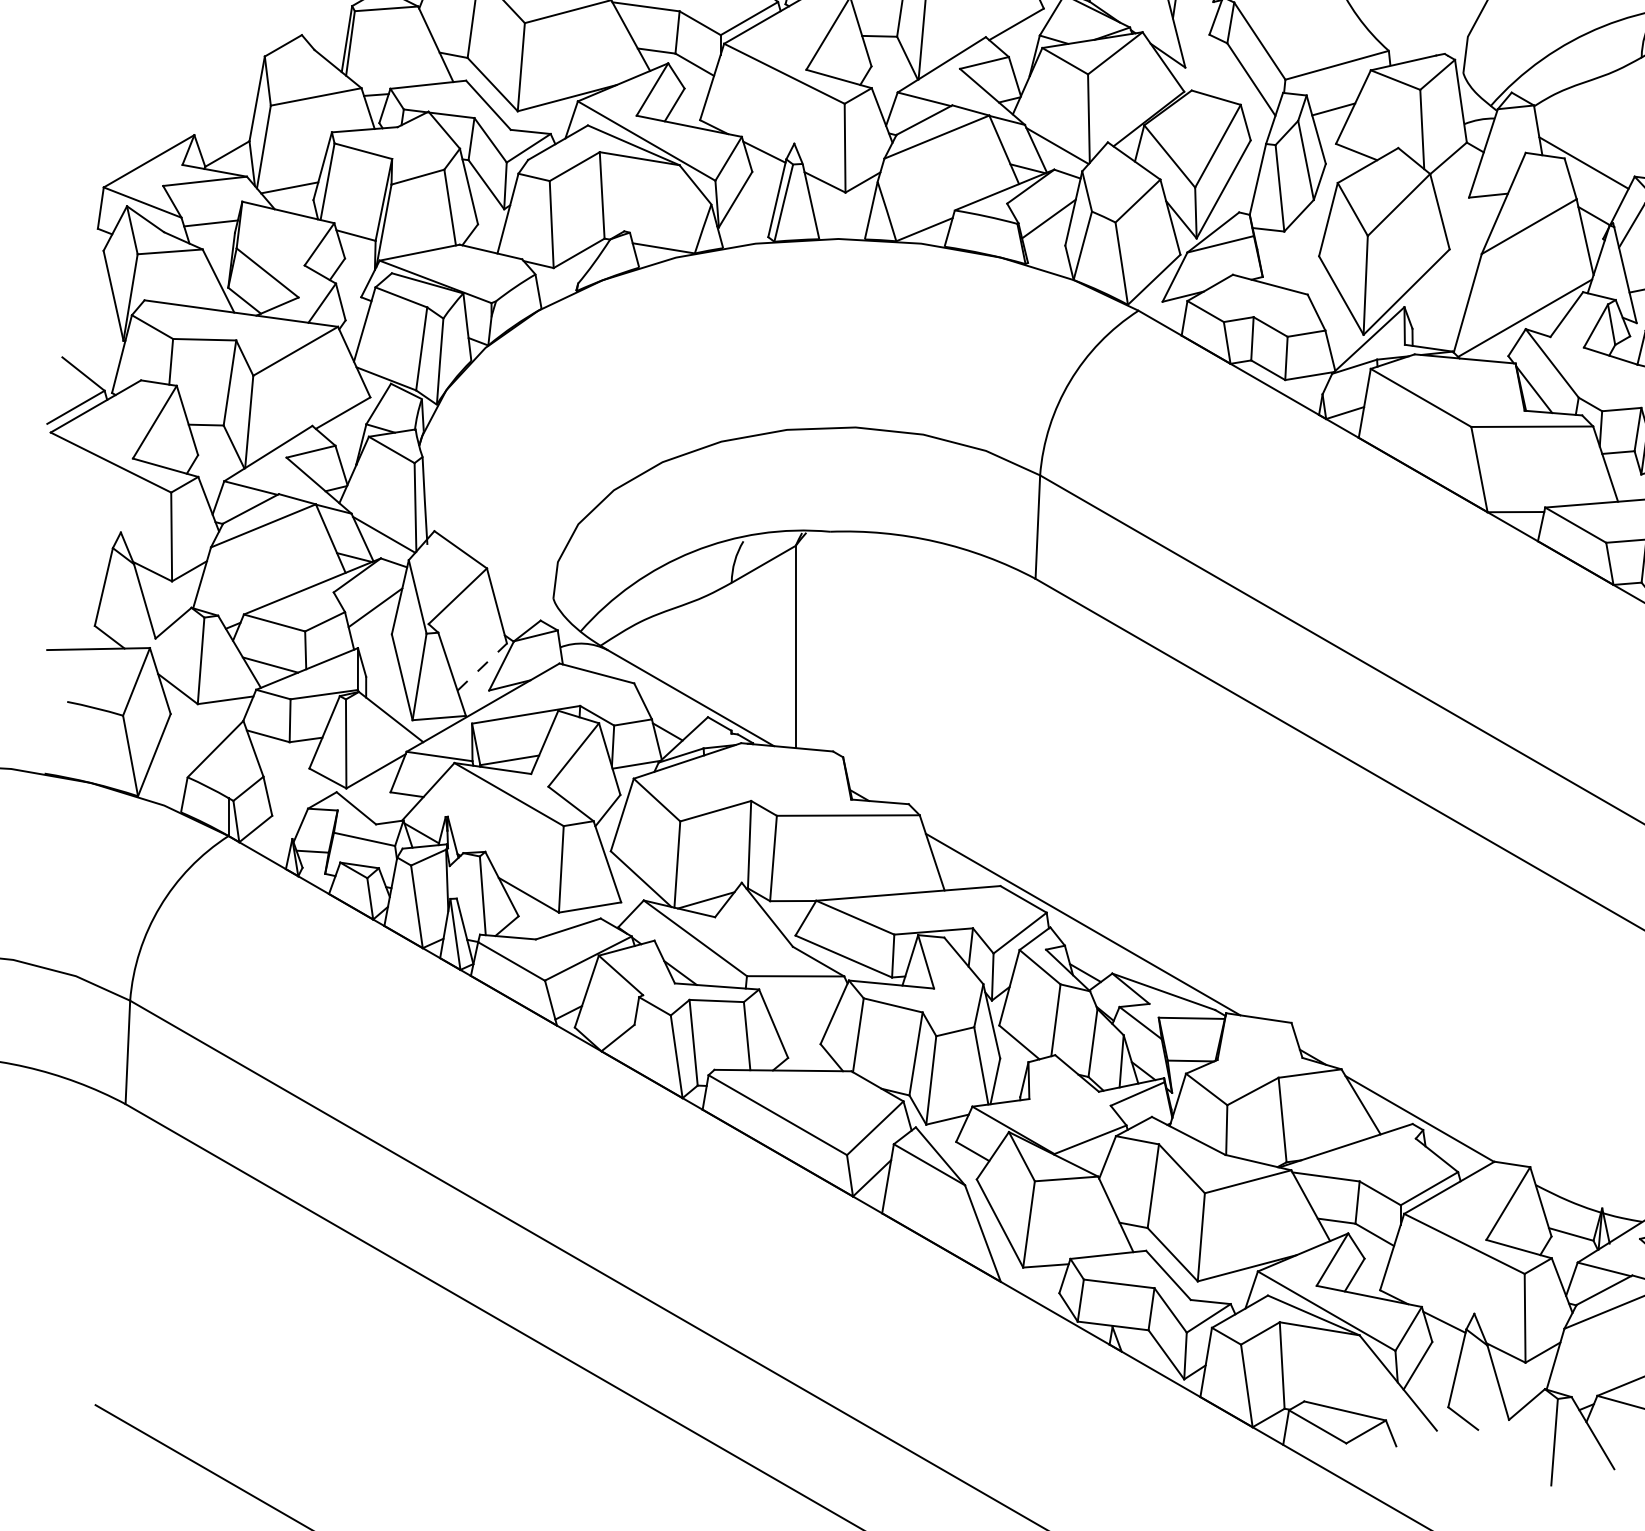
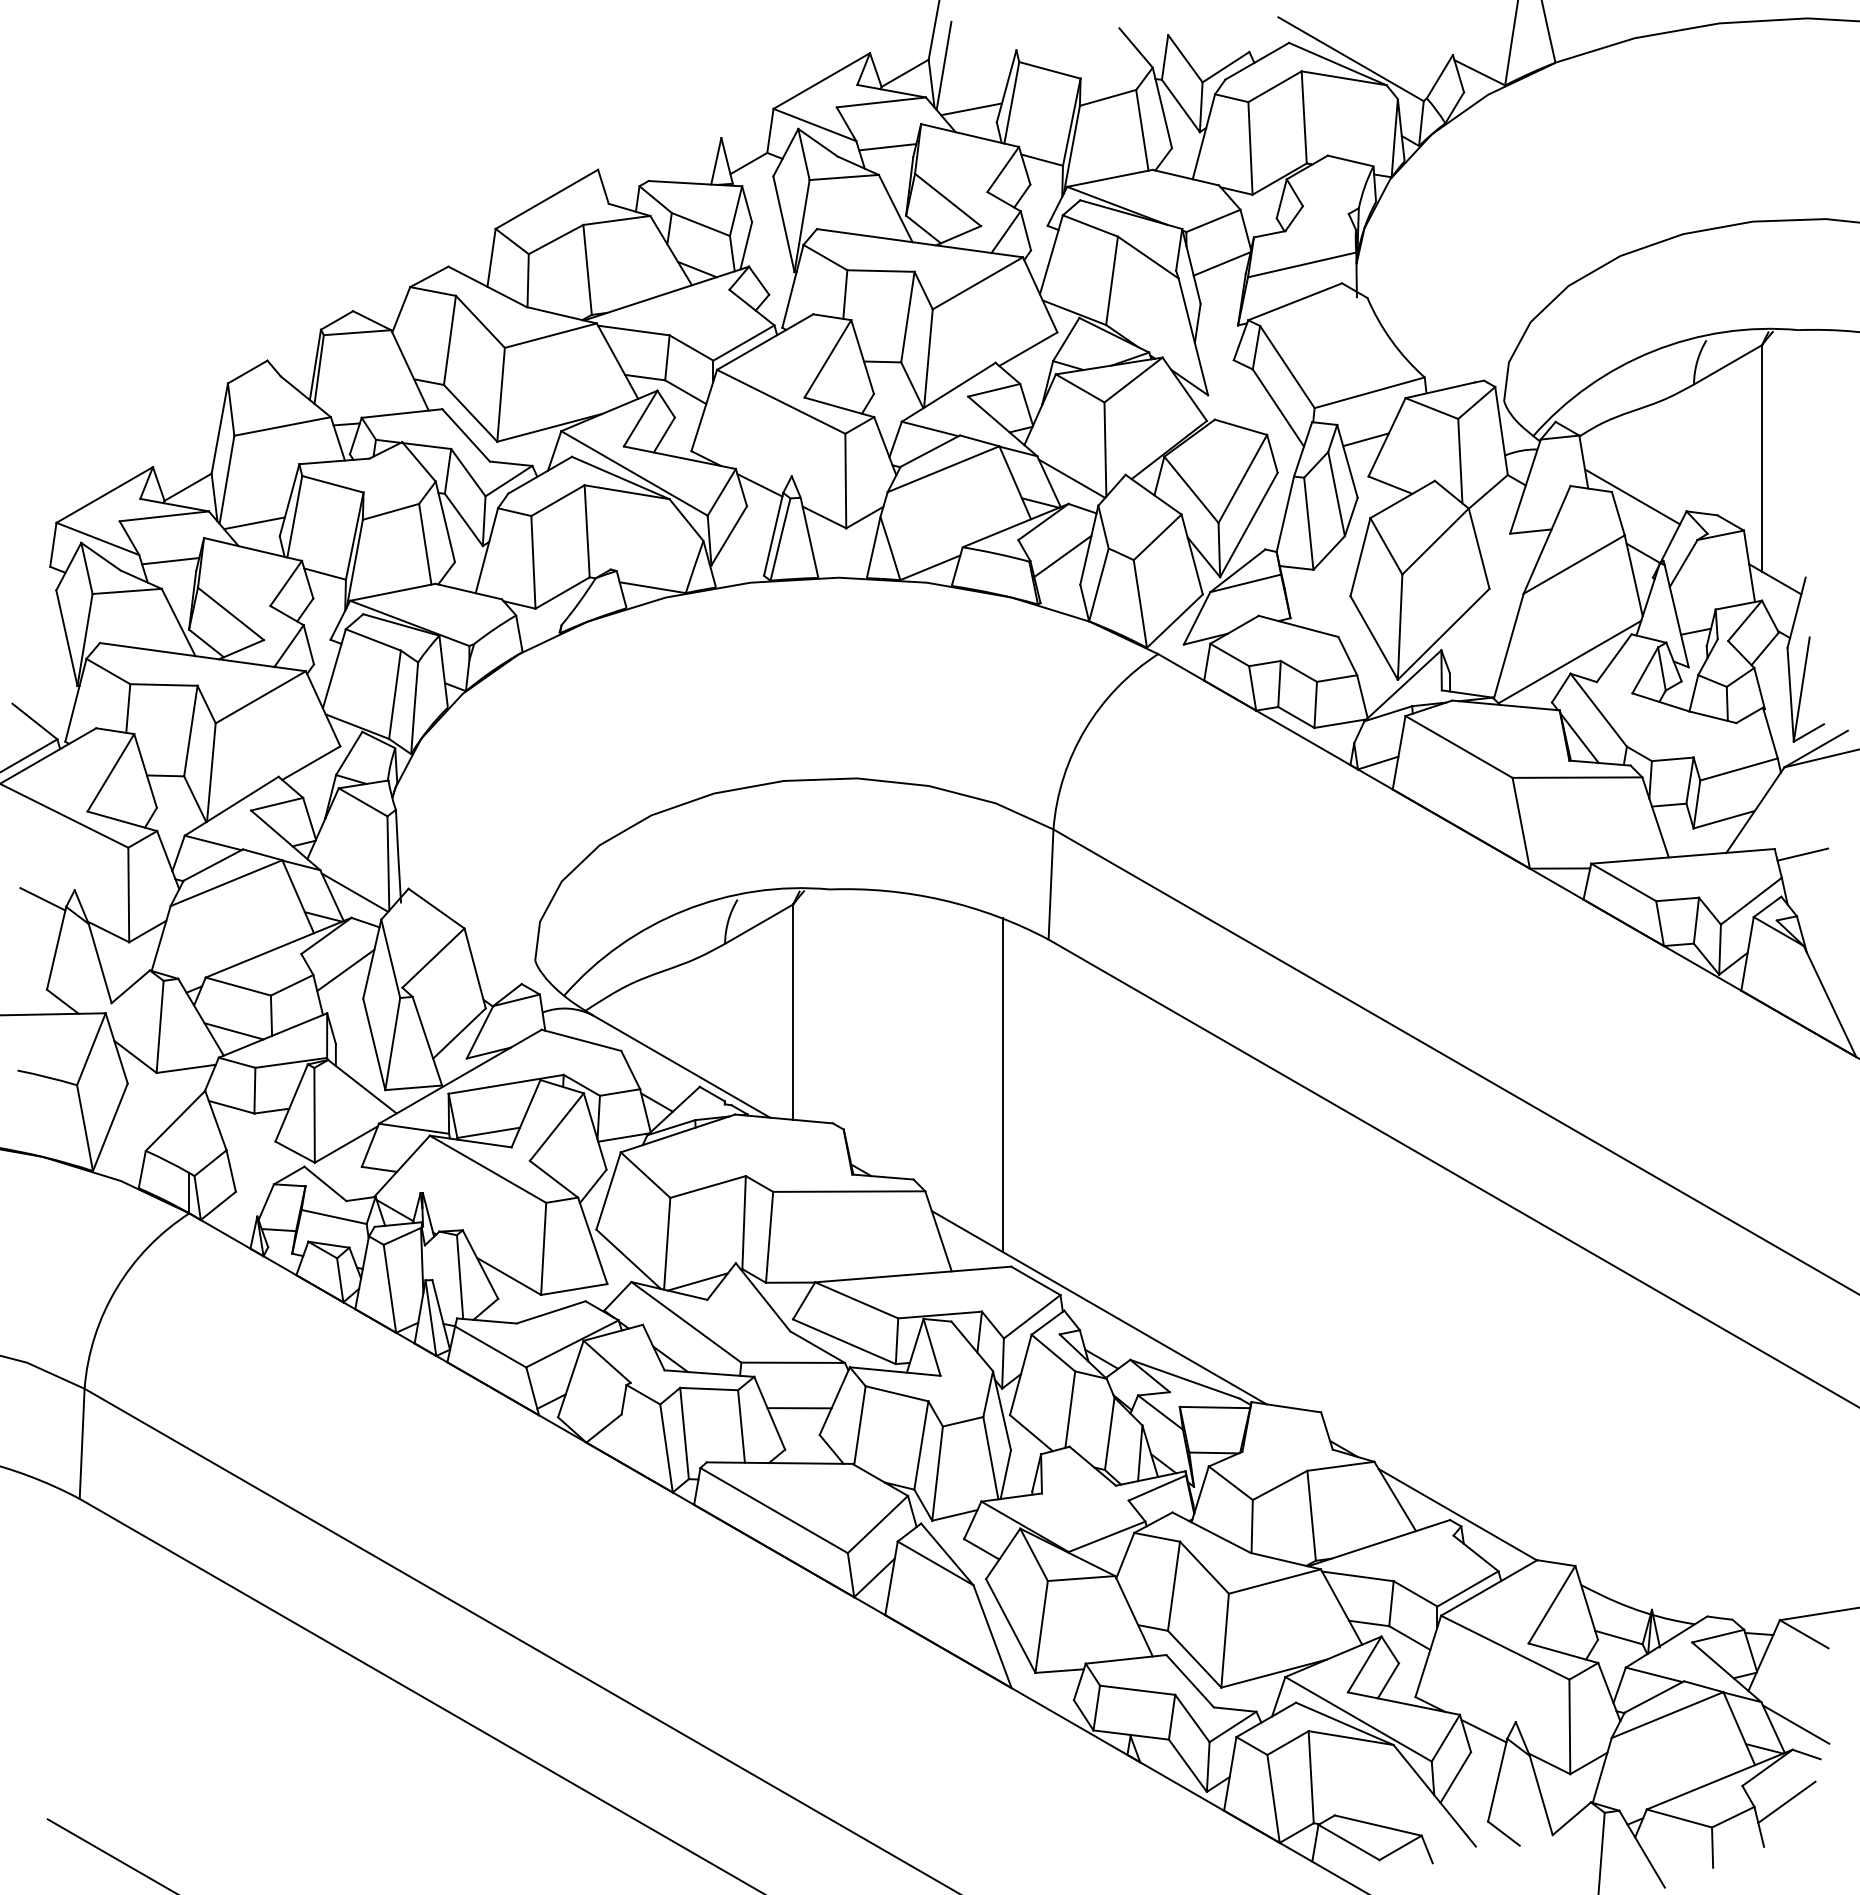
line: (90, 541) -> (42, 899), added
line: (482, 667) -> (459, 1033), dashed -> solid
line: (992, 714) -> (1002, 1084), added
line: (801, 1019) -> (799, 1408), added

